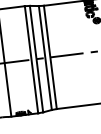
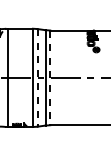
line: (36, 58) -> (37, 77), solid -> dashed
line: (50, 58) -> (50, 78), solid -> dashed

